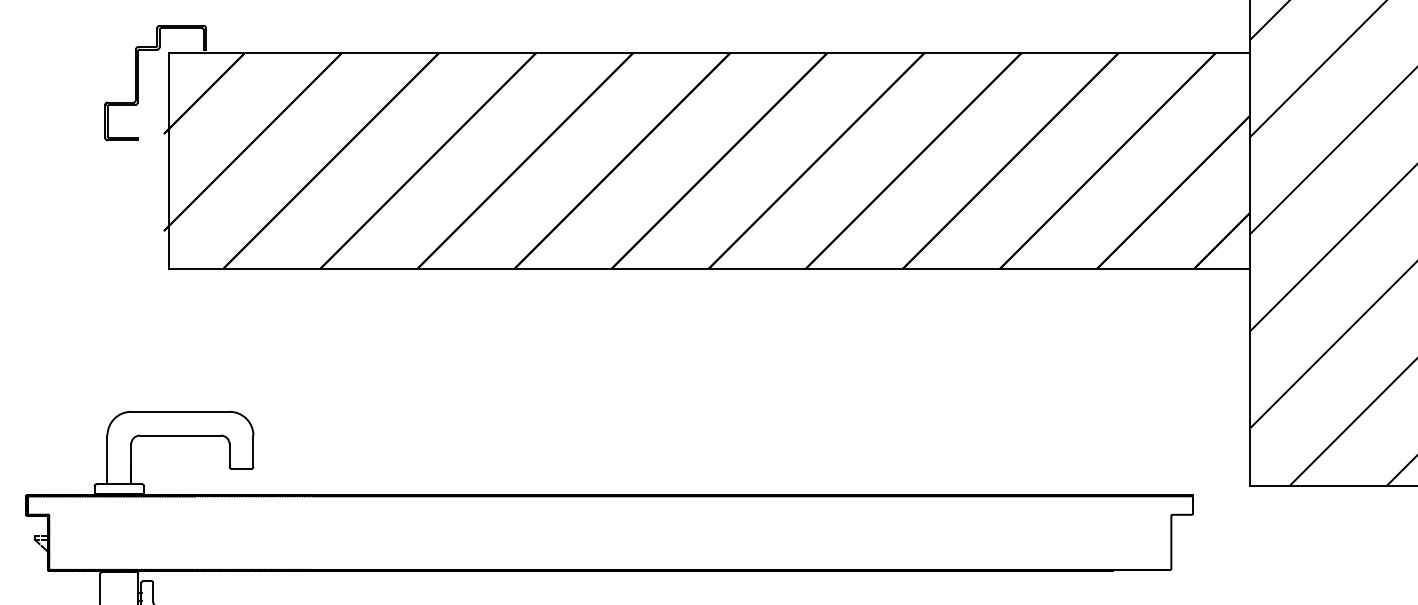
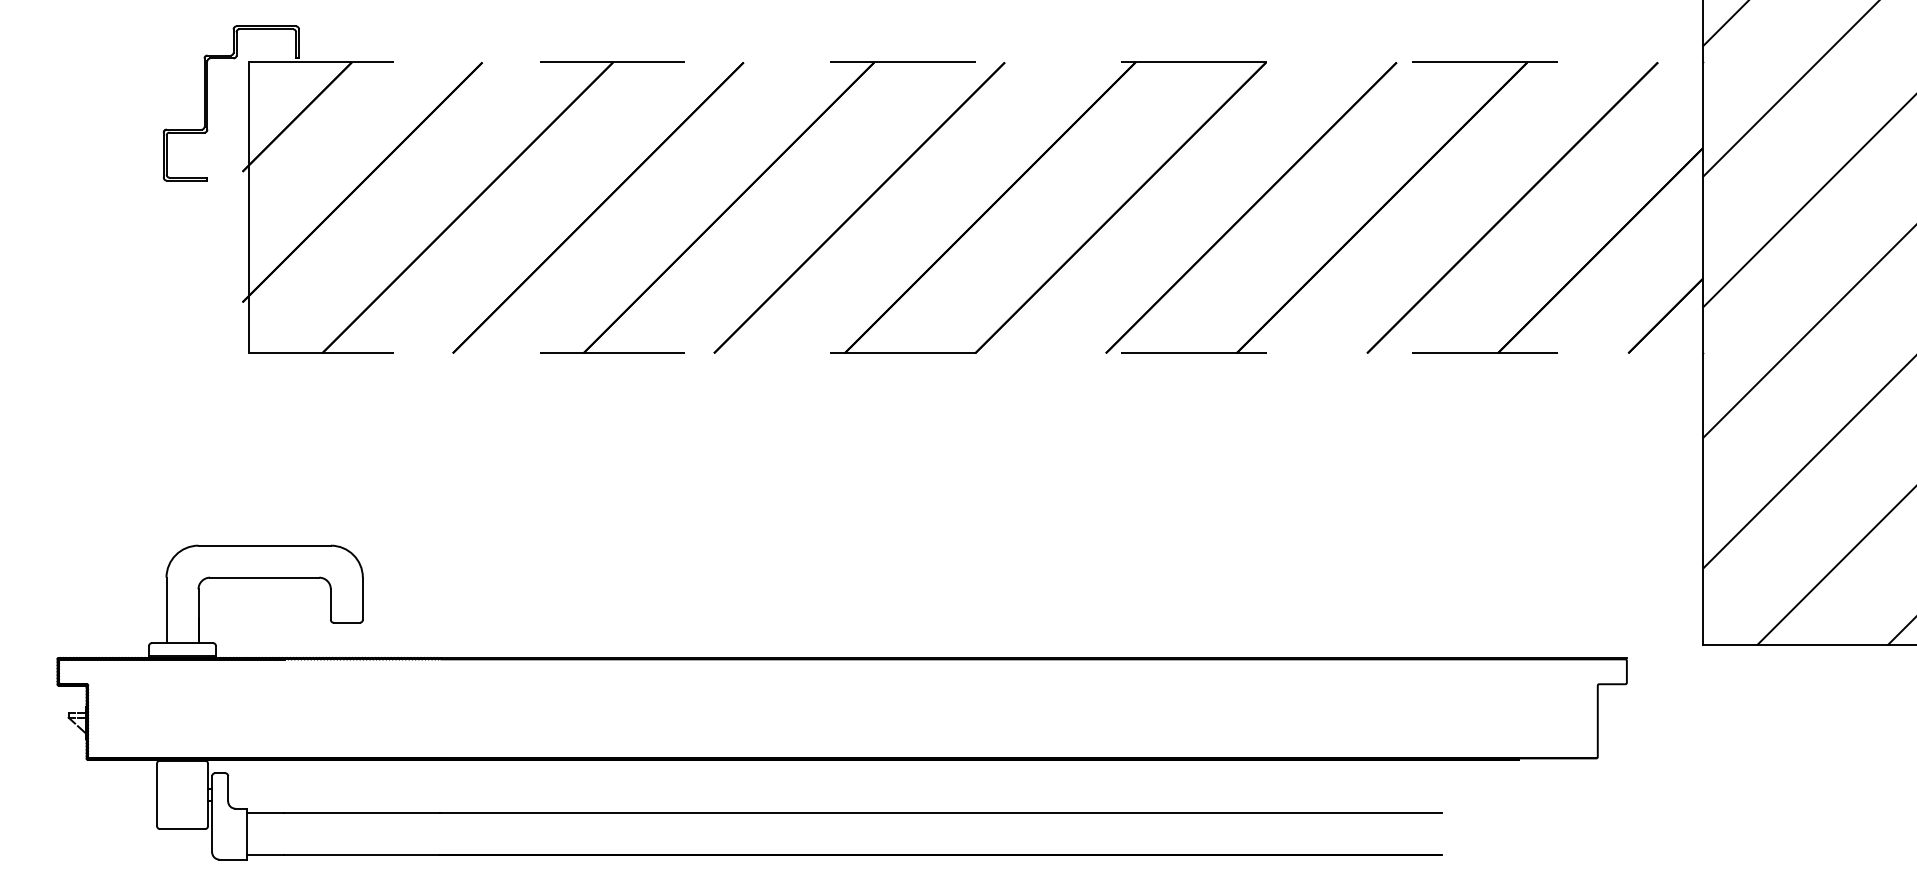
line: (709, 52) -> (976, 62), solid -> dashed
line: (709, 268) -> (976, 353), solid -> dashed

